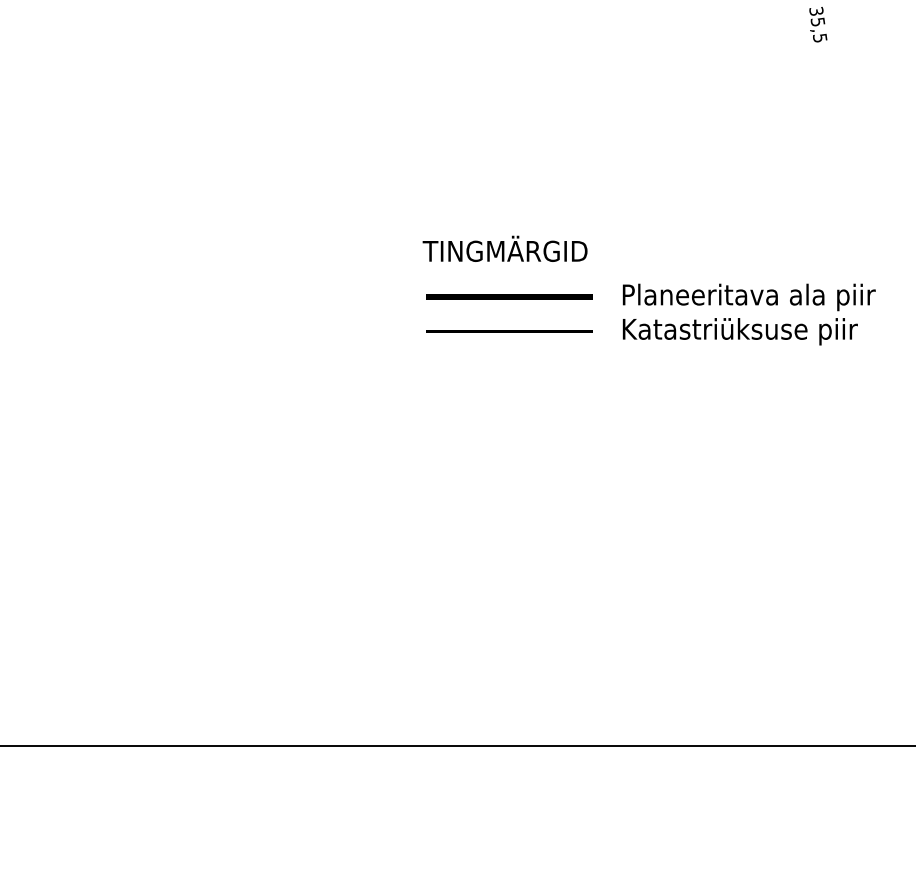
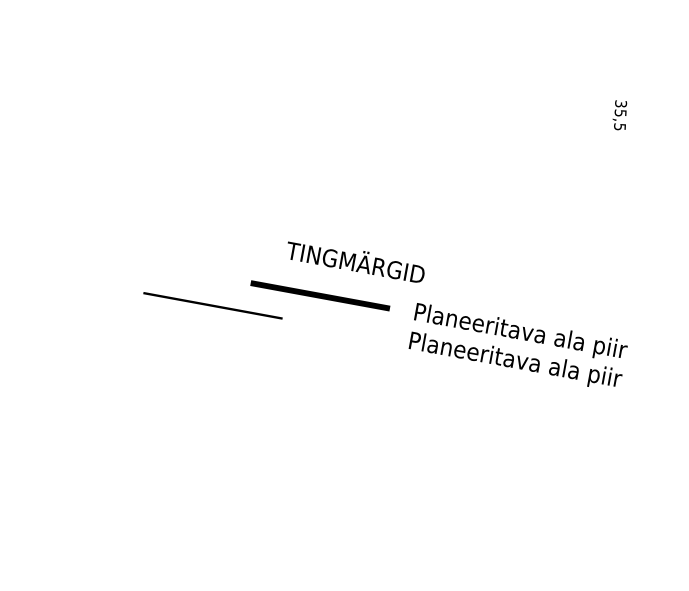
text: (504, 248) -> (355, 260), moved
line: (509, 331) -> (212, 305), moved
text: (750, 331) -> (516, 361), Katastriüksuse piir -> Planeeritava ala piir

